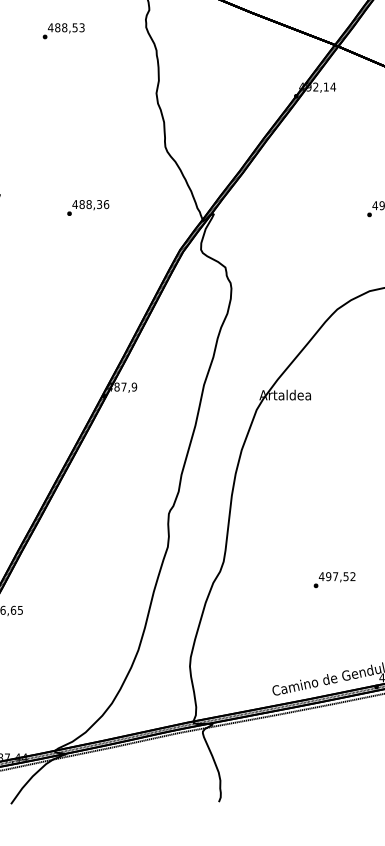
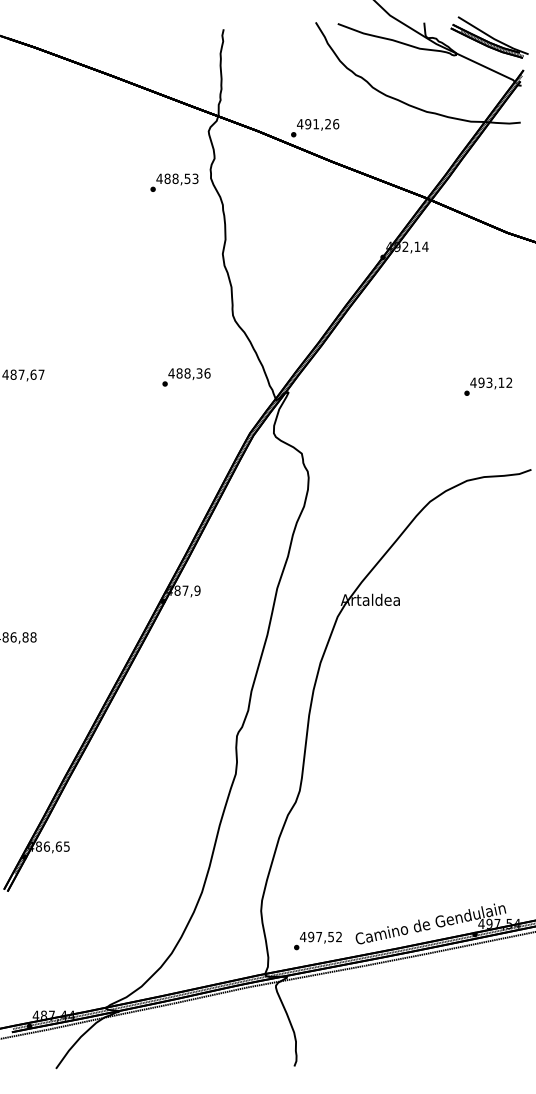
text: (63, 30) -> (174, 182), moved
text: (88, 208) -> (186, 377), moved
text: (334, 579) -> (317, 940), moved

